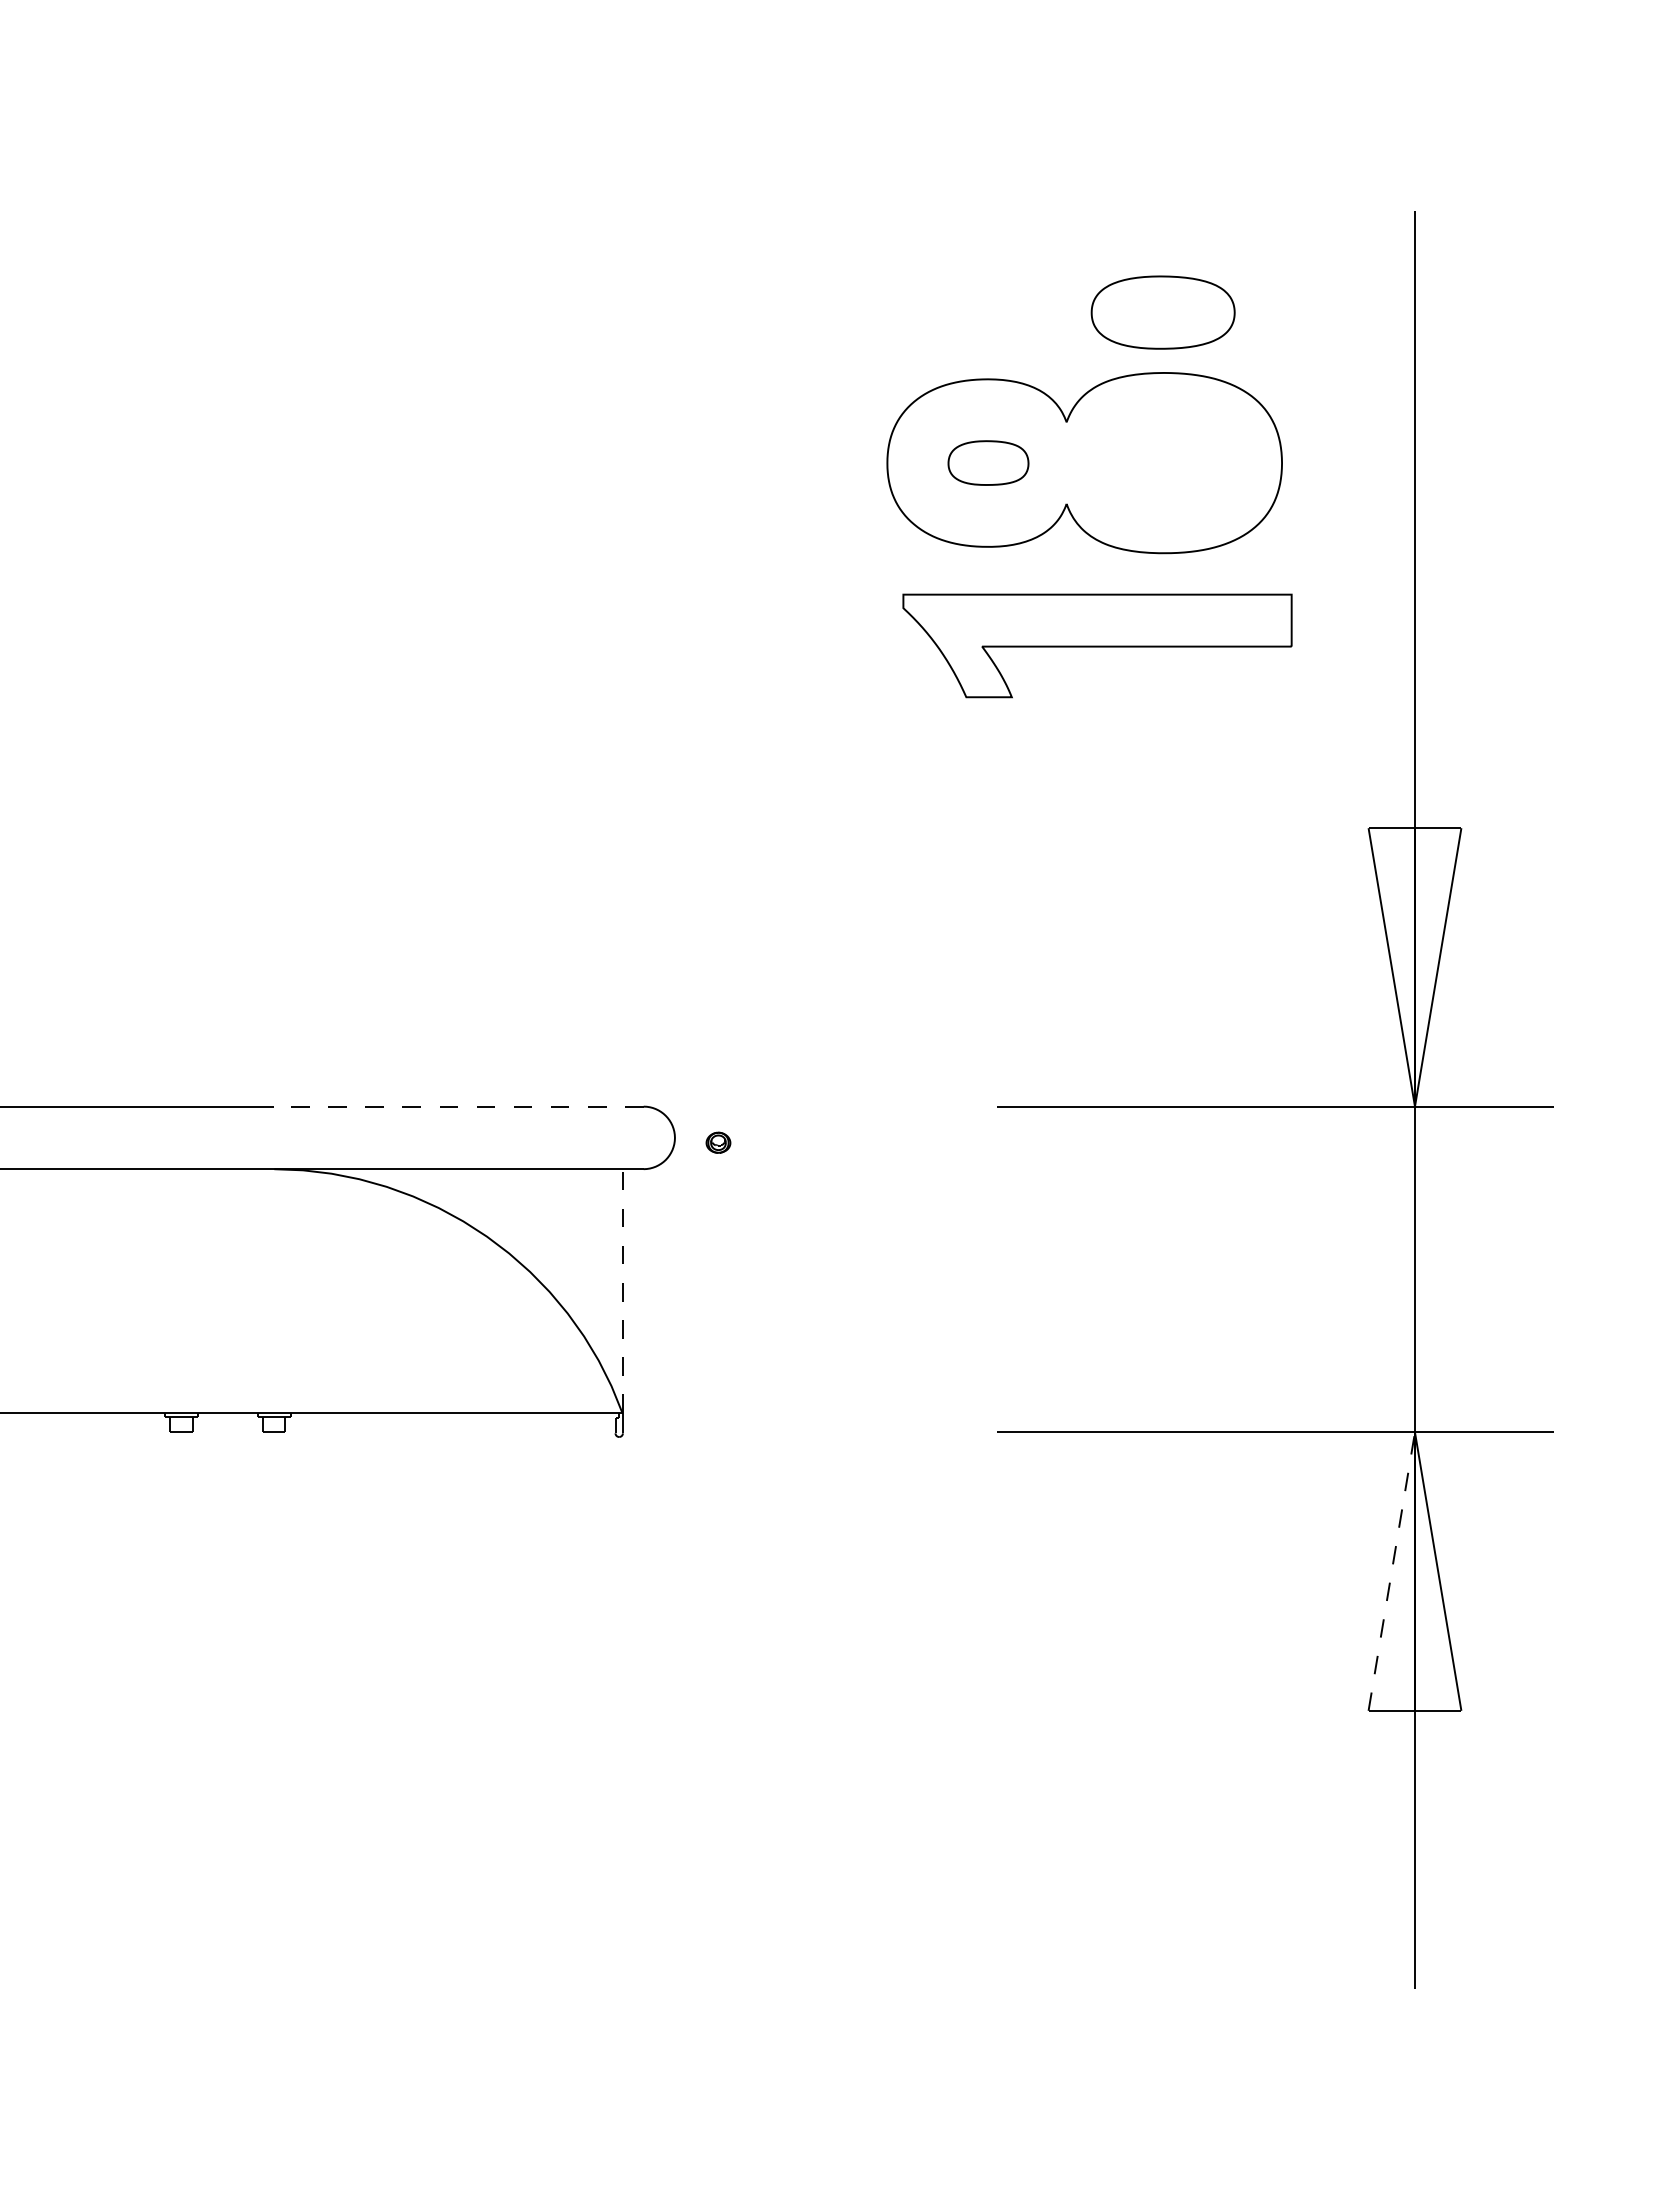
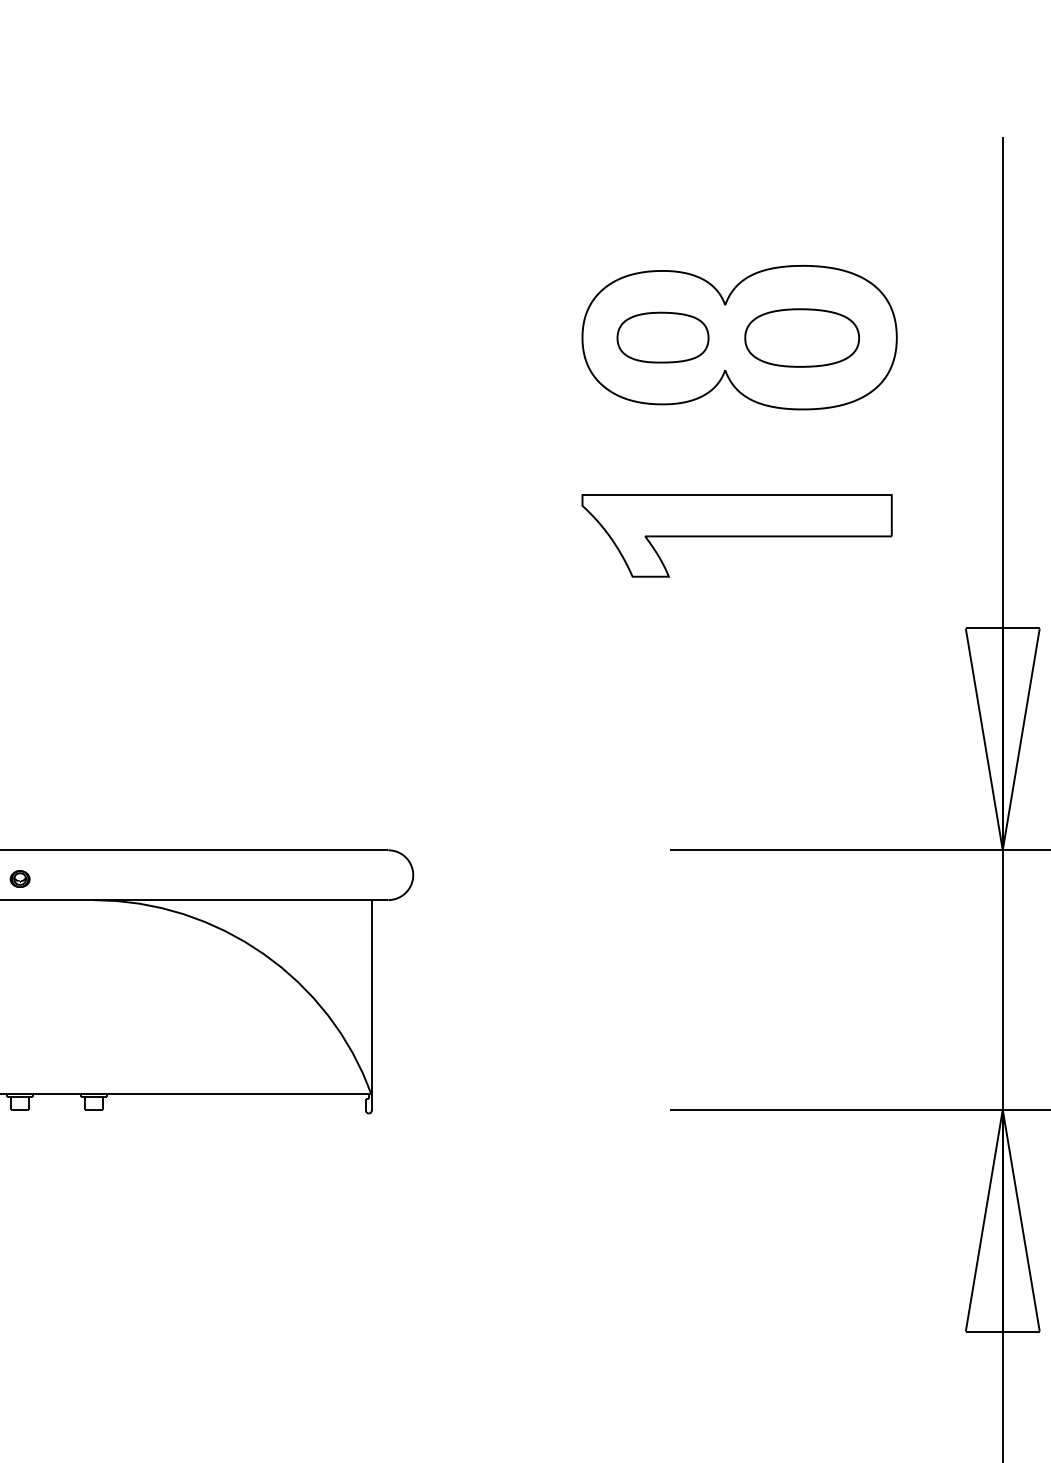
part: (1162, 312) -> (801, 337), moved
part: (988, 462) -> (663, 337), size x1.43
part: (1097, 645) -> (737, 535), moved
line: (459, 1106) -> (241, 850), dashed -> solid
part: (718, 1142) -> (20, 878), moved
line: (622, 1291) -> (371, 997), dashed -> solid
line: (1391, 1571) -> (984, 1220), dashed -> solid

